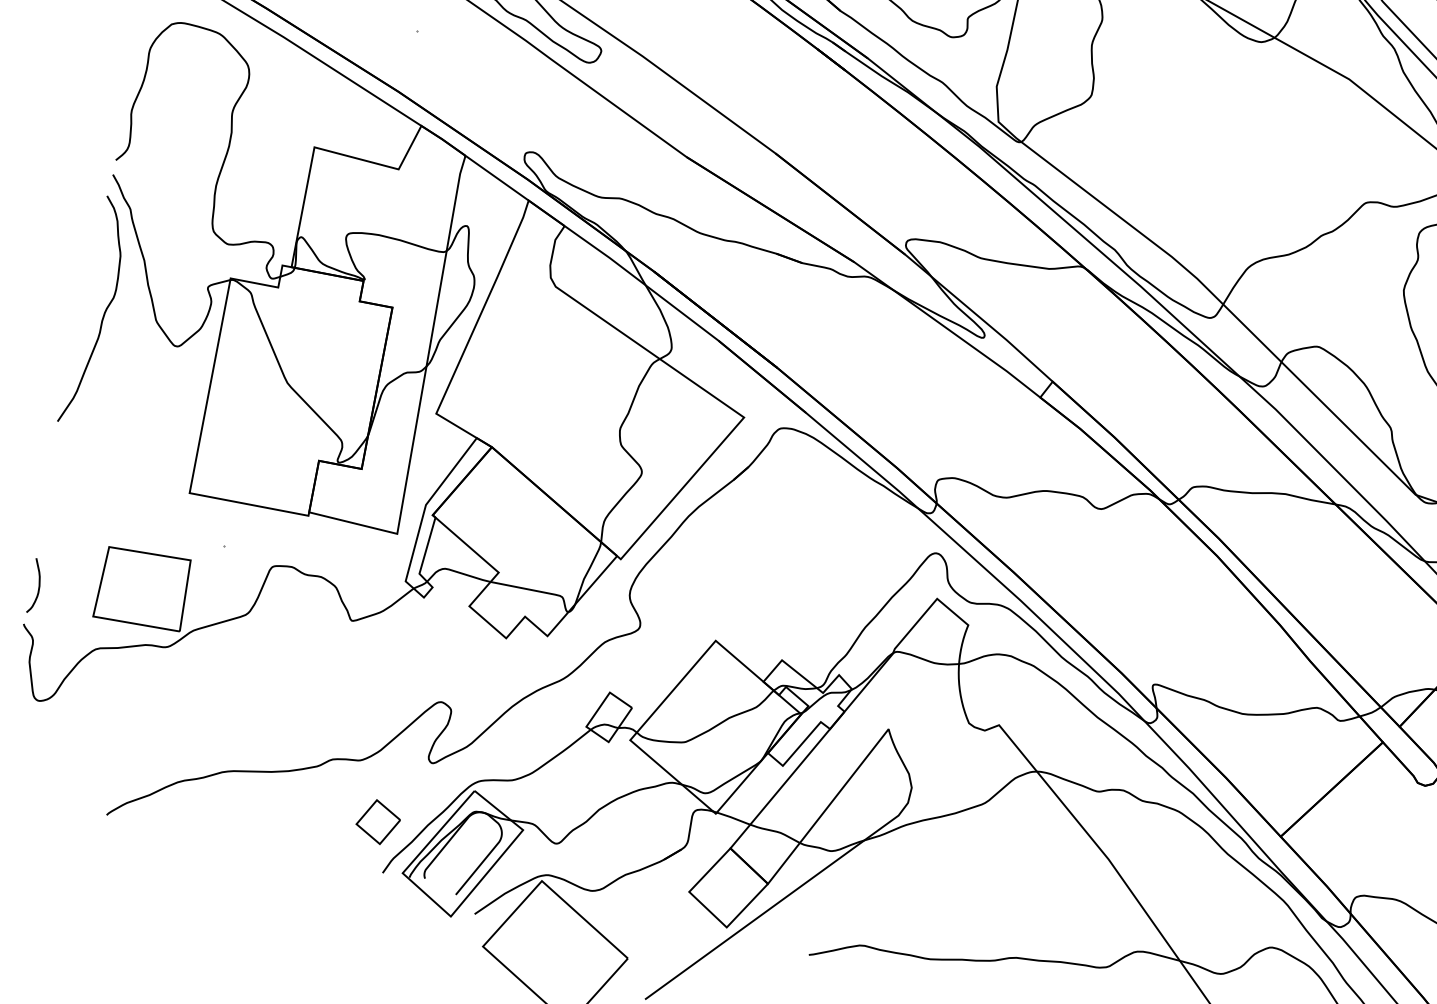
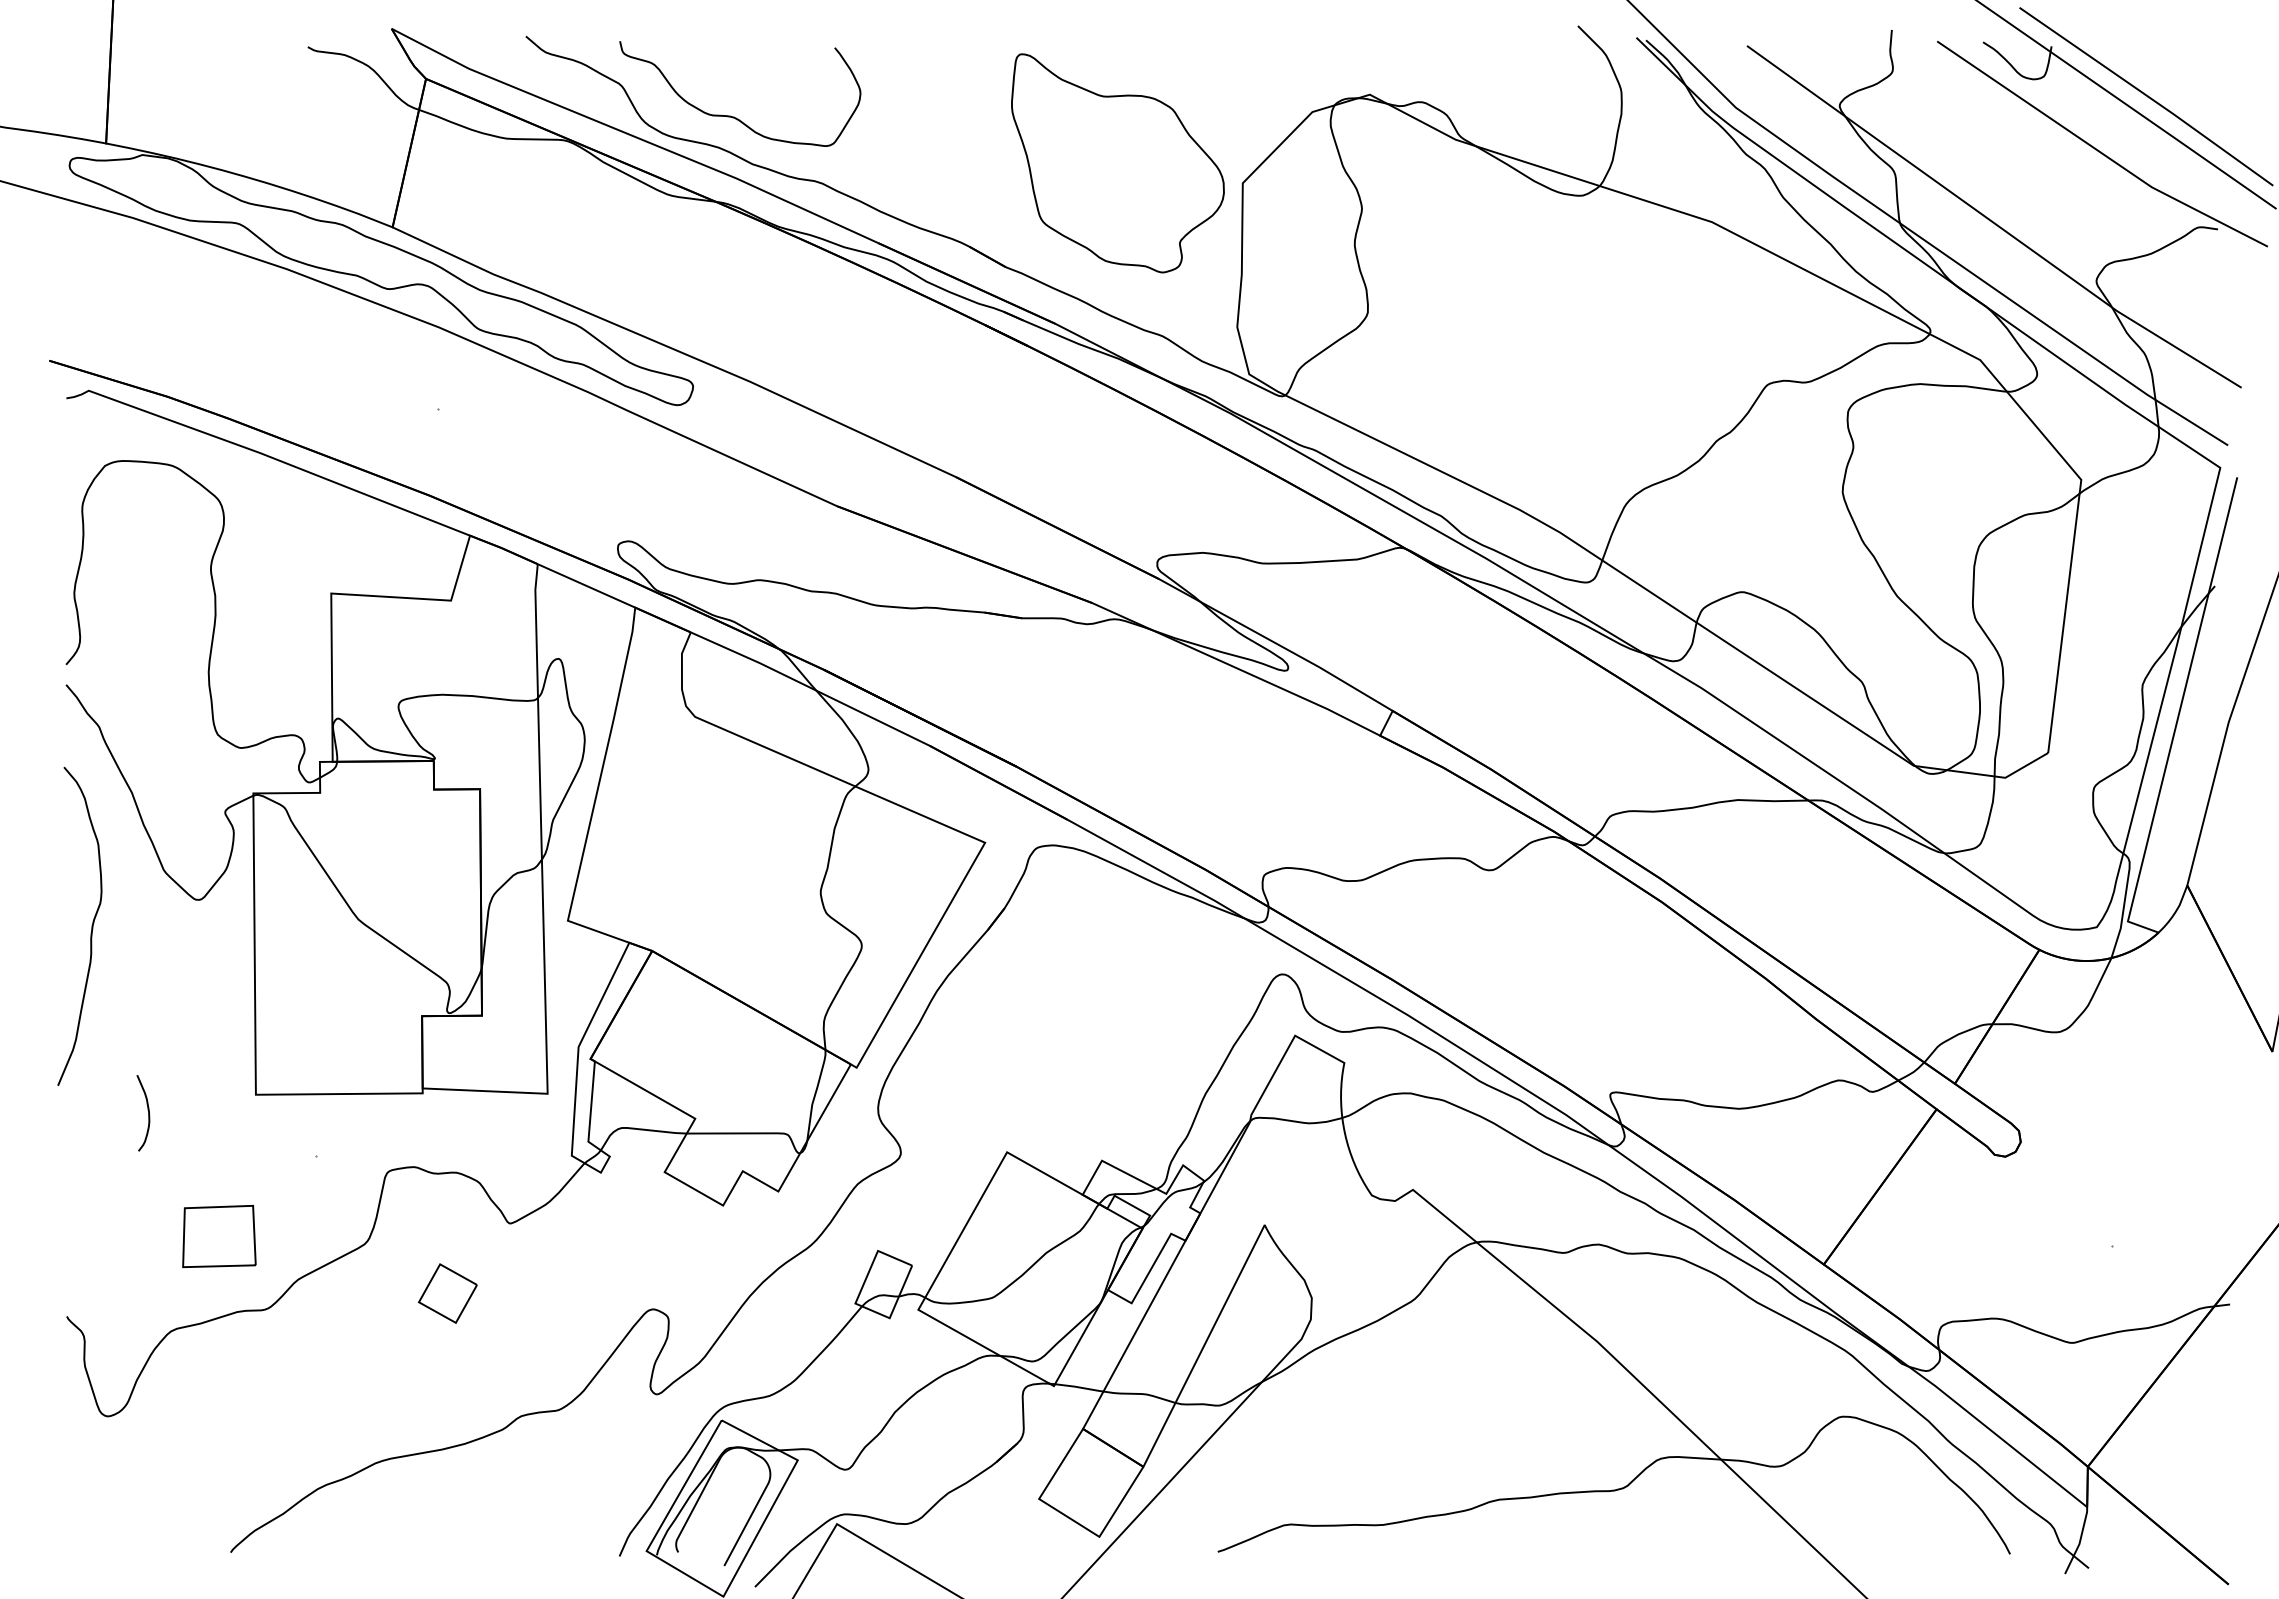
curve: (104, 312) -> (91, 925), moved
curve: (38, 584) -> (147, 1110), moved
part: (143, 588) -> (219, 1236), size x0.6
part: (378, 821) -> (447, 1293), moved

